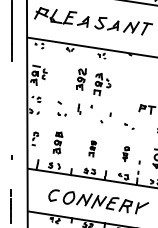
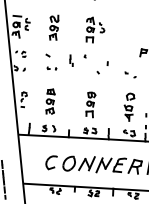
part: (81, 79) -> (54, 27), moved
part: (92, 148) -> (90, 104), size x1.43
part: (125, 153) -> (129, 106), size x1.67

